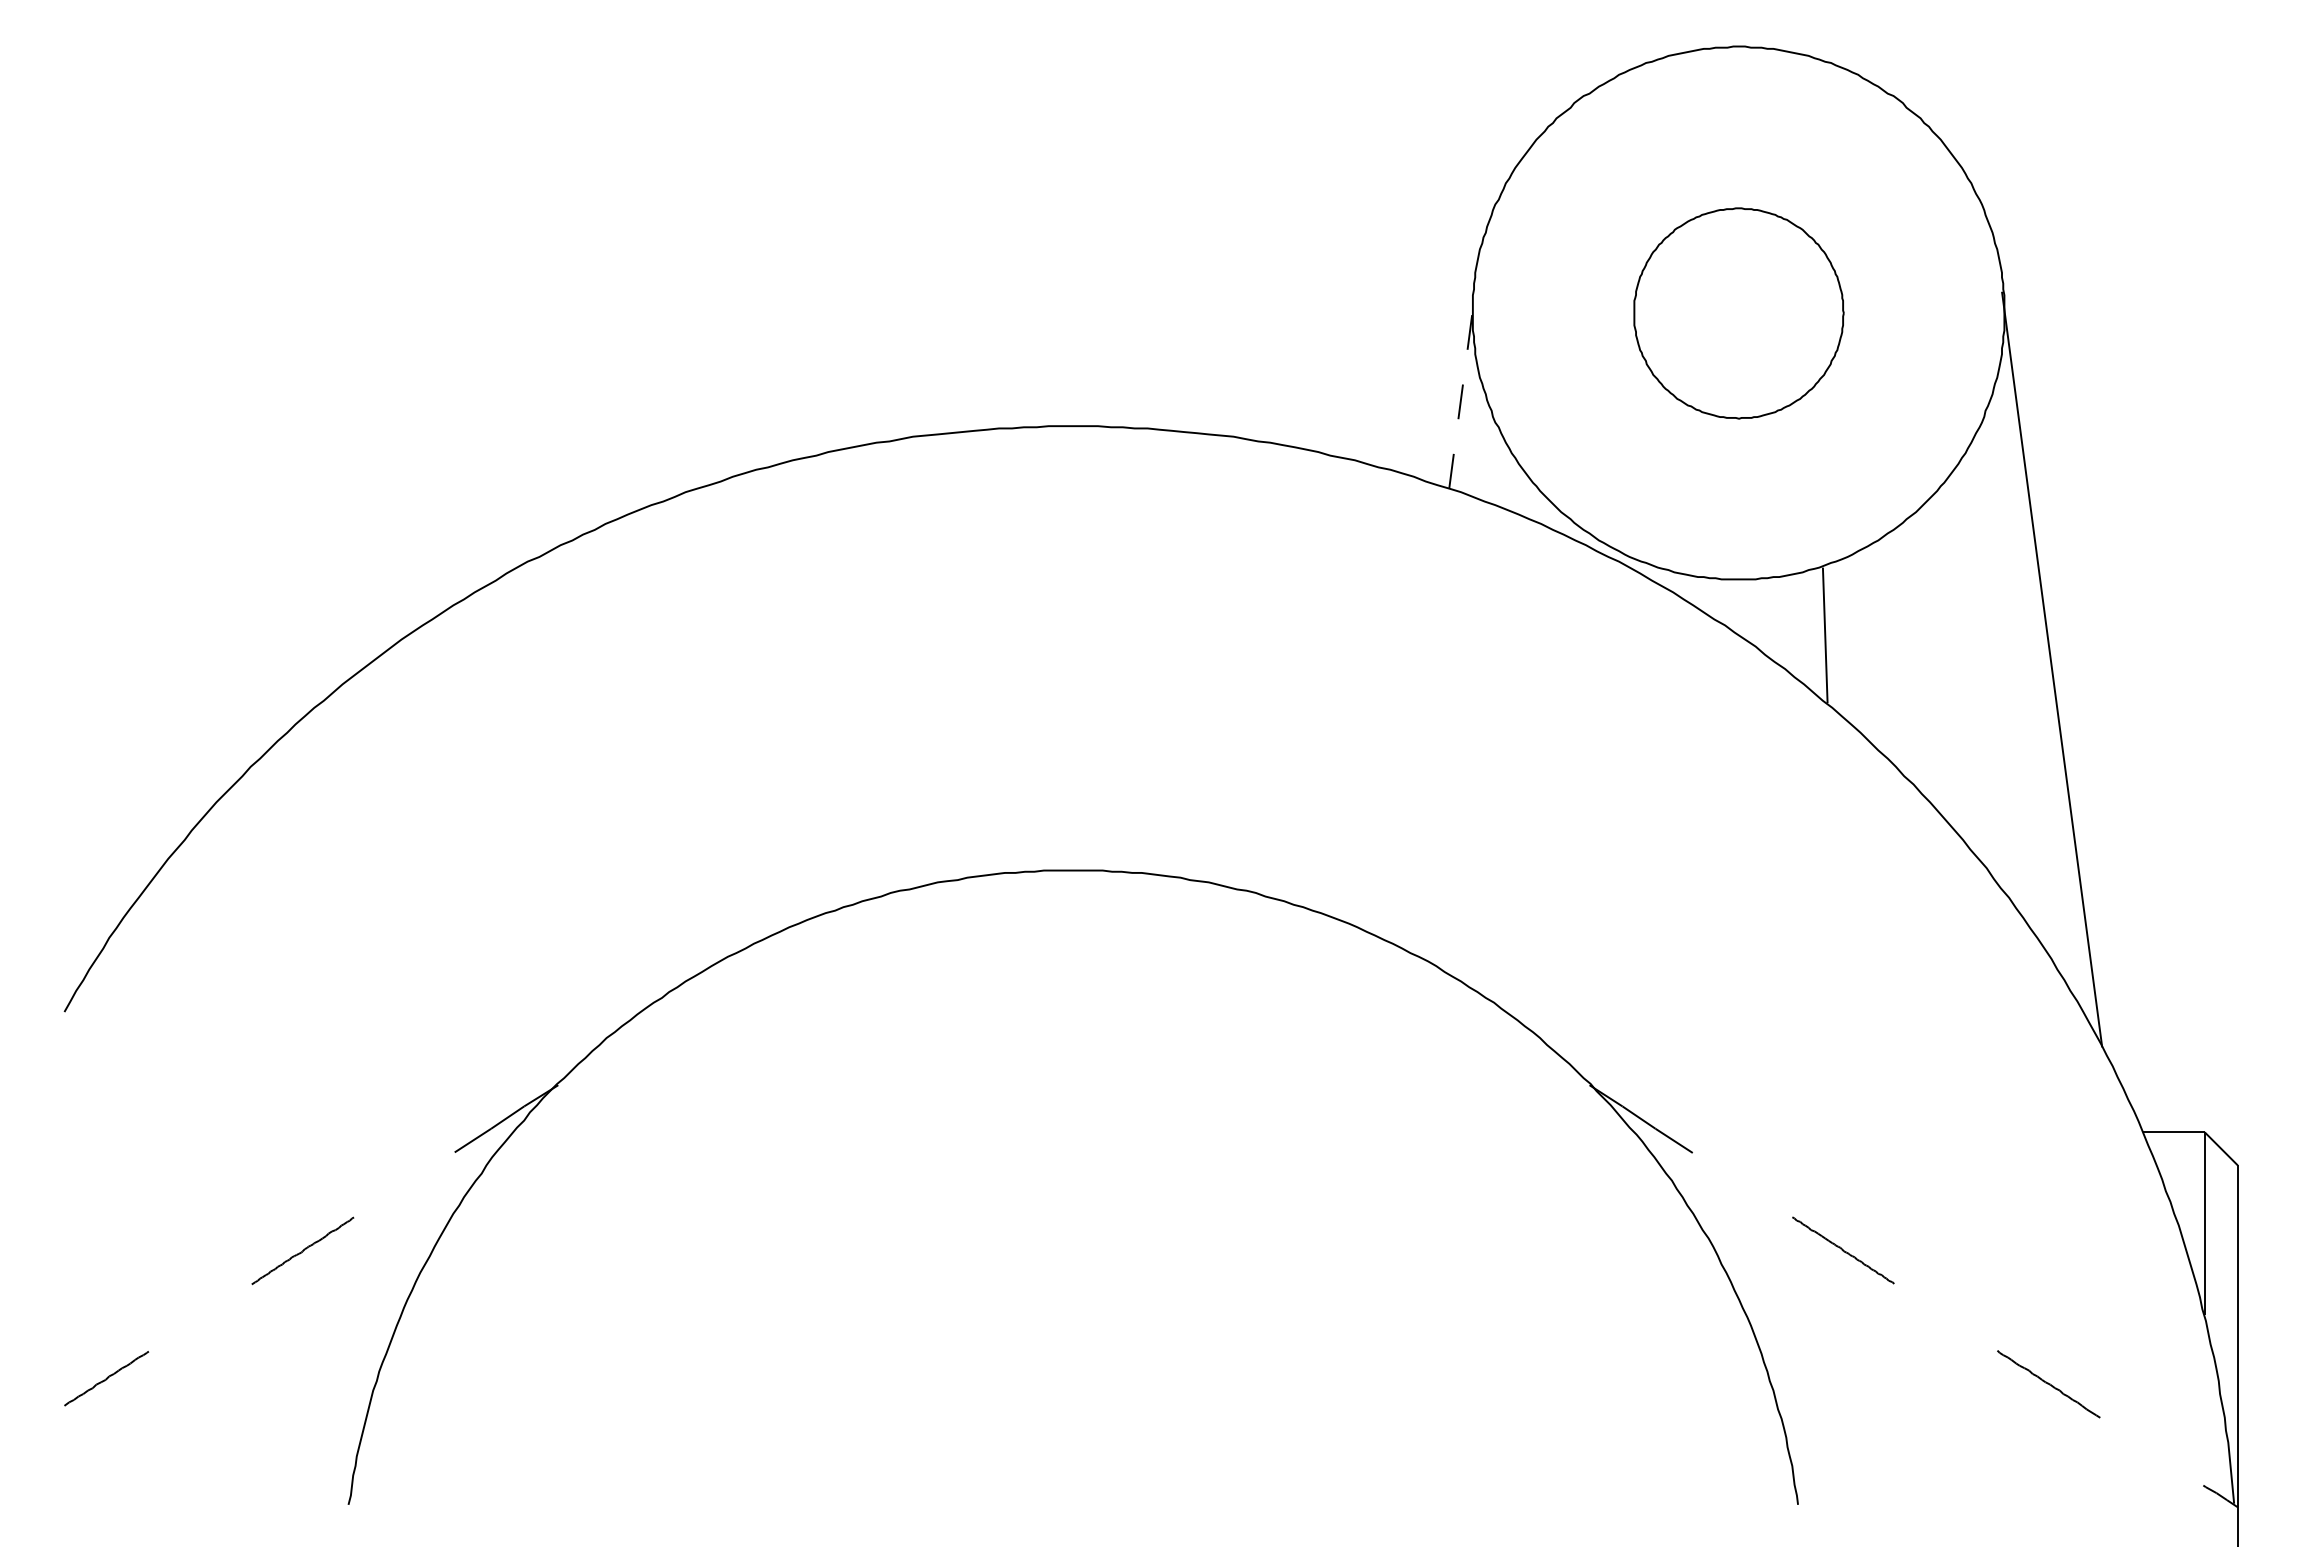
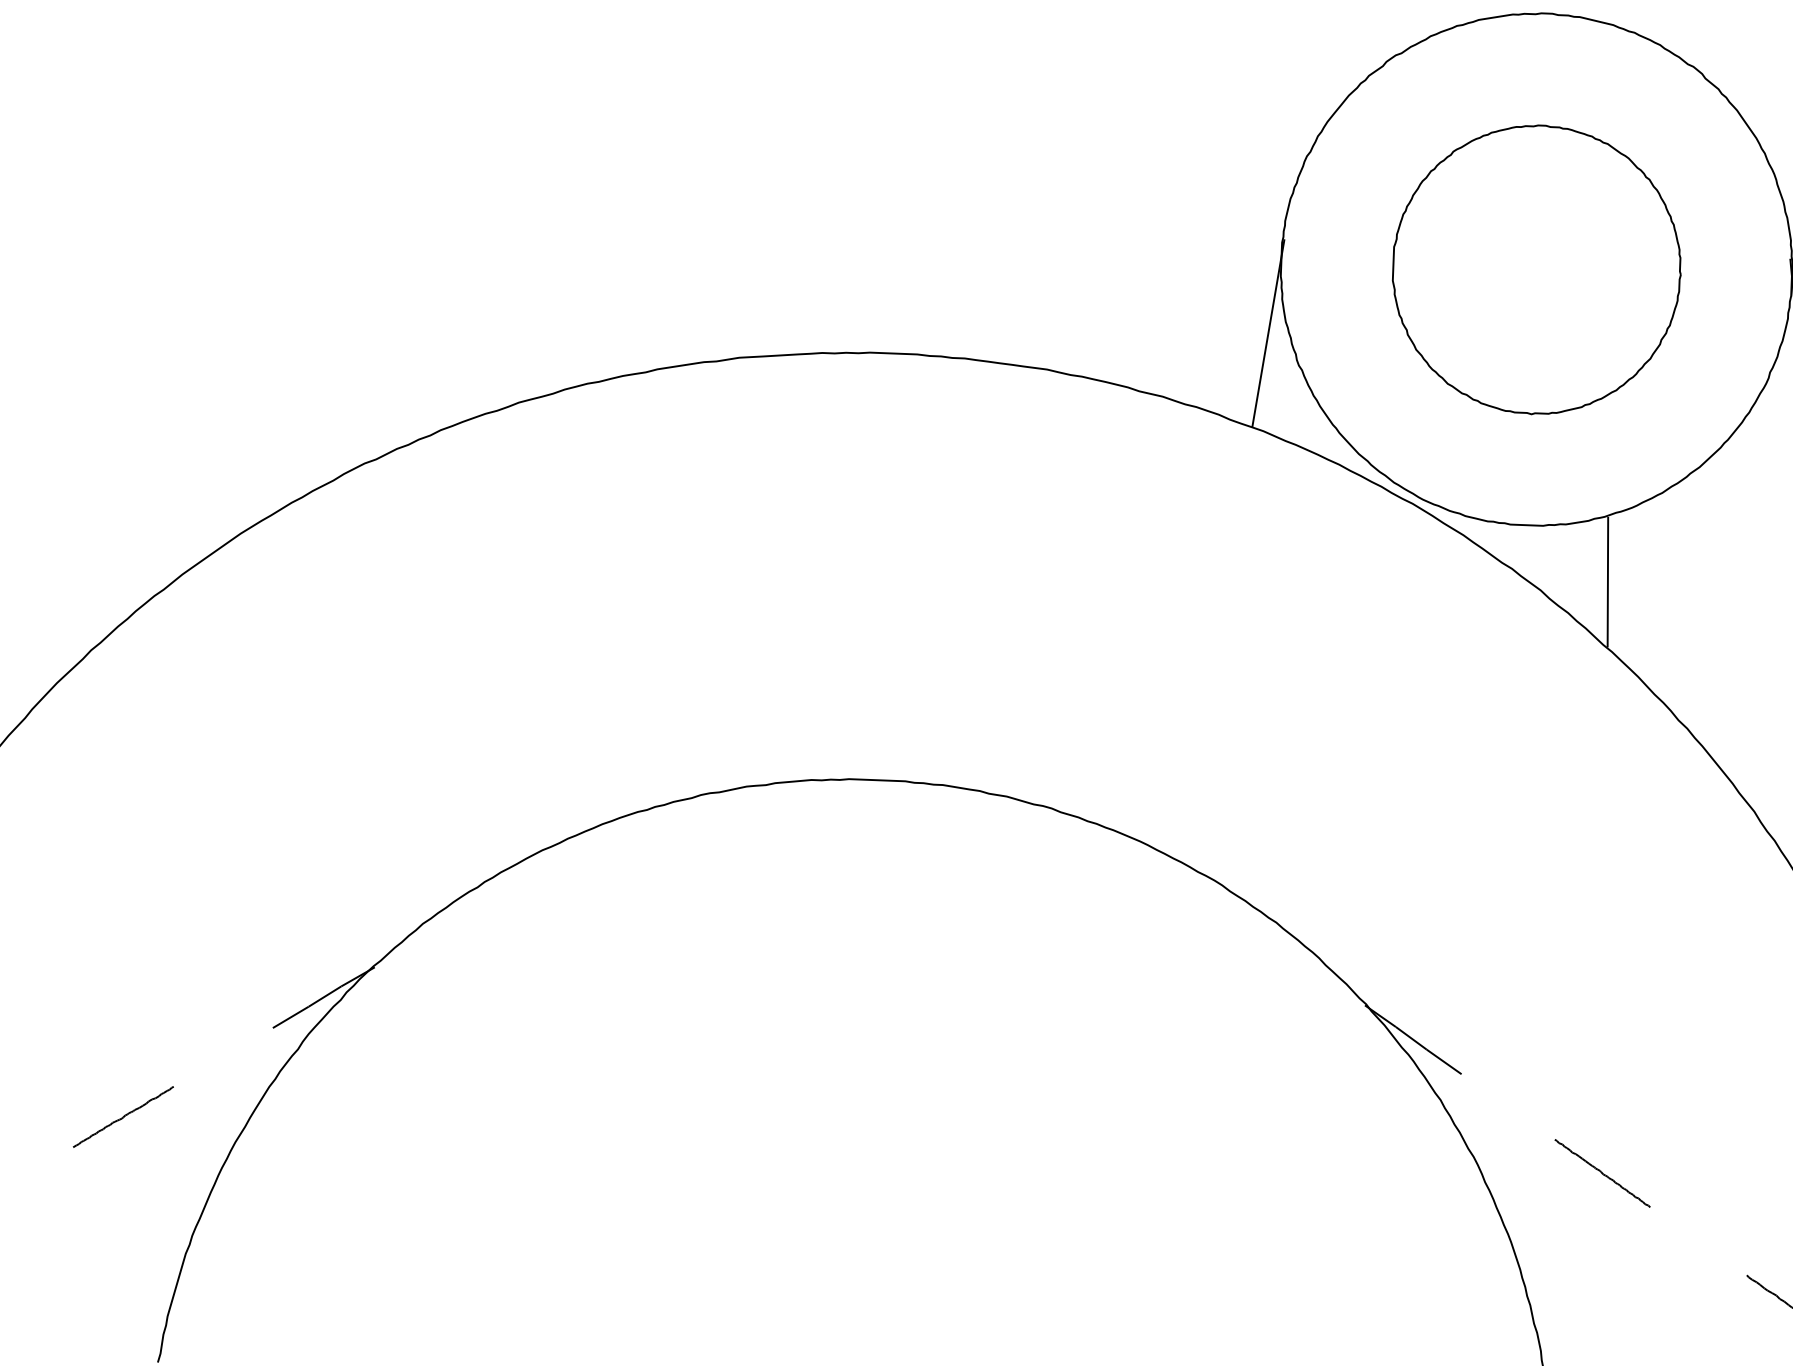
part: (1738, 313) -> (1536, 269), size x1.43
line: (1462, 389) -> (1268, 332), dashed -> solid

